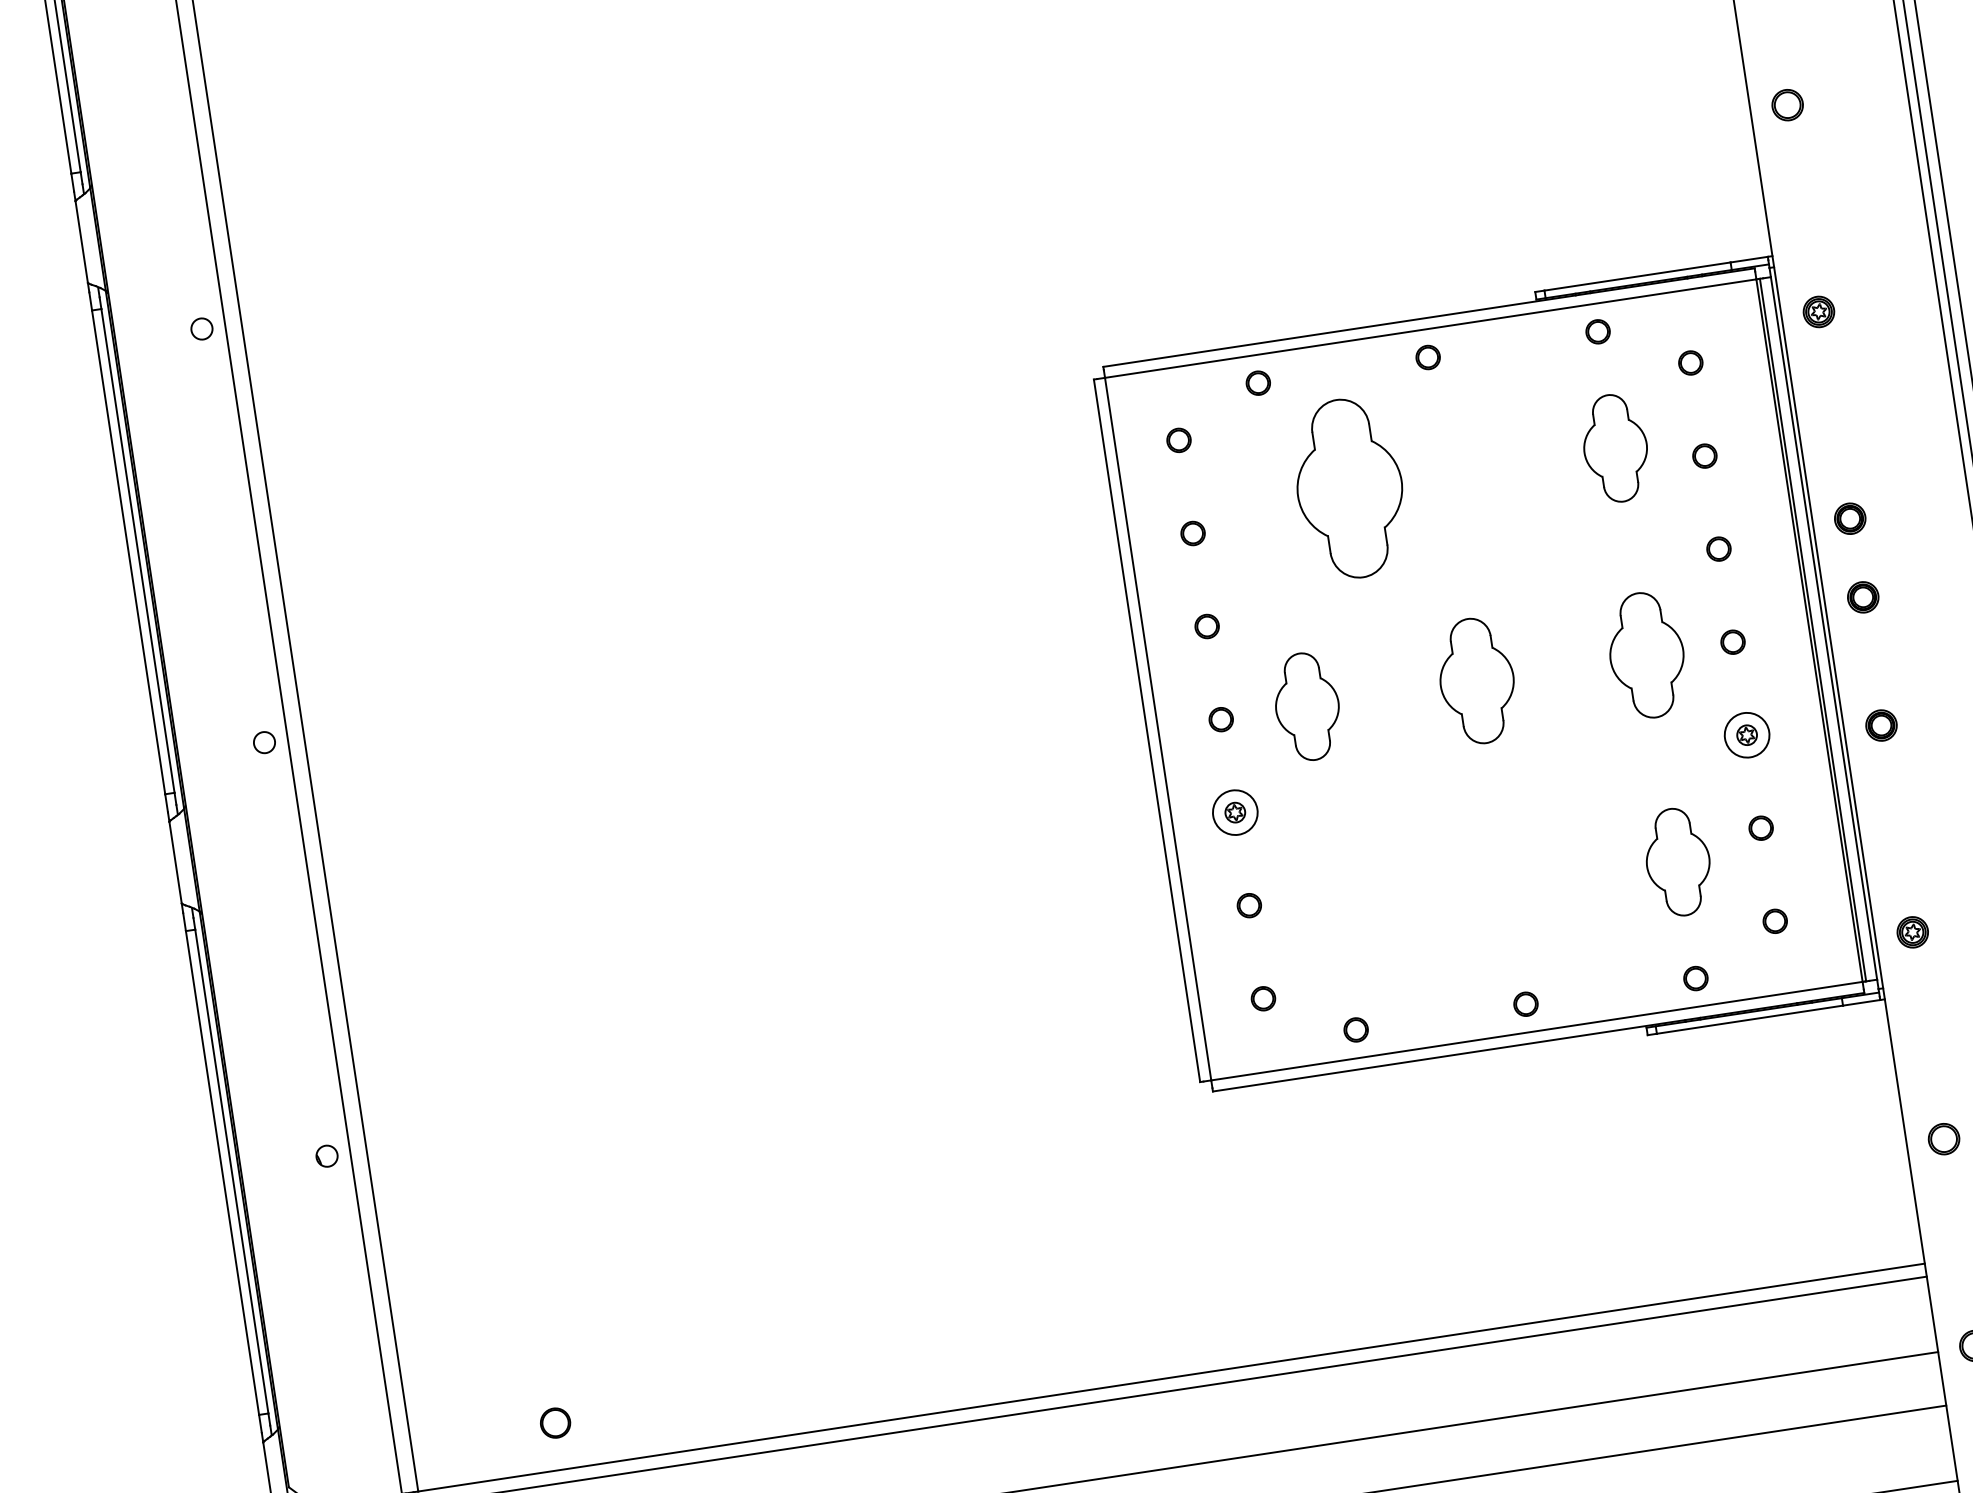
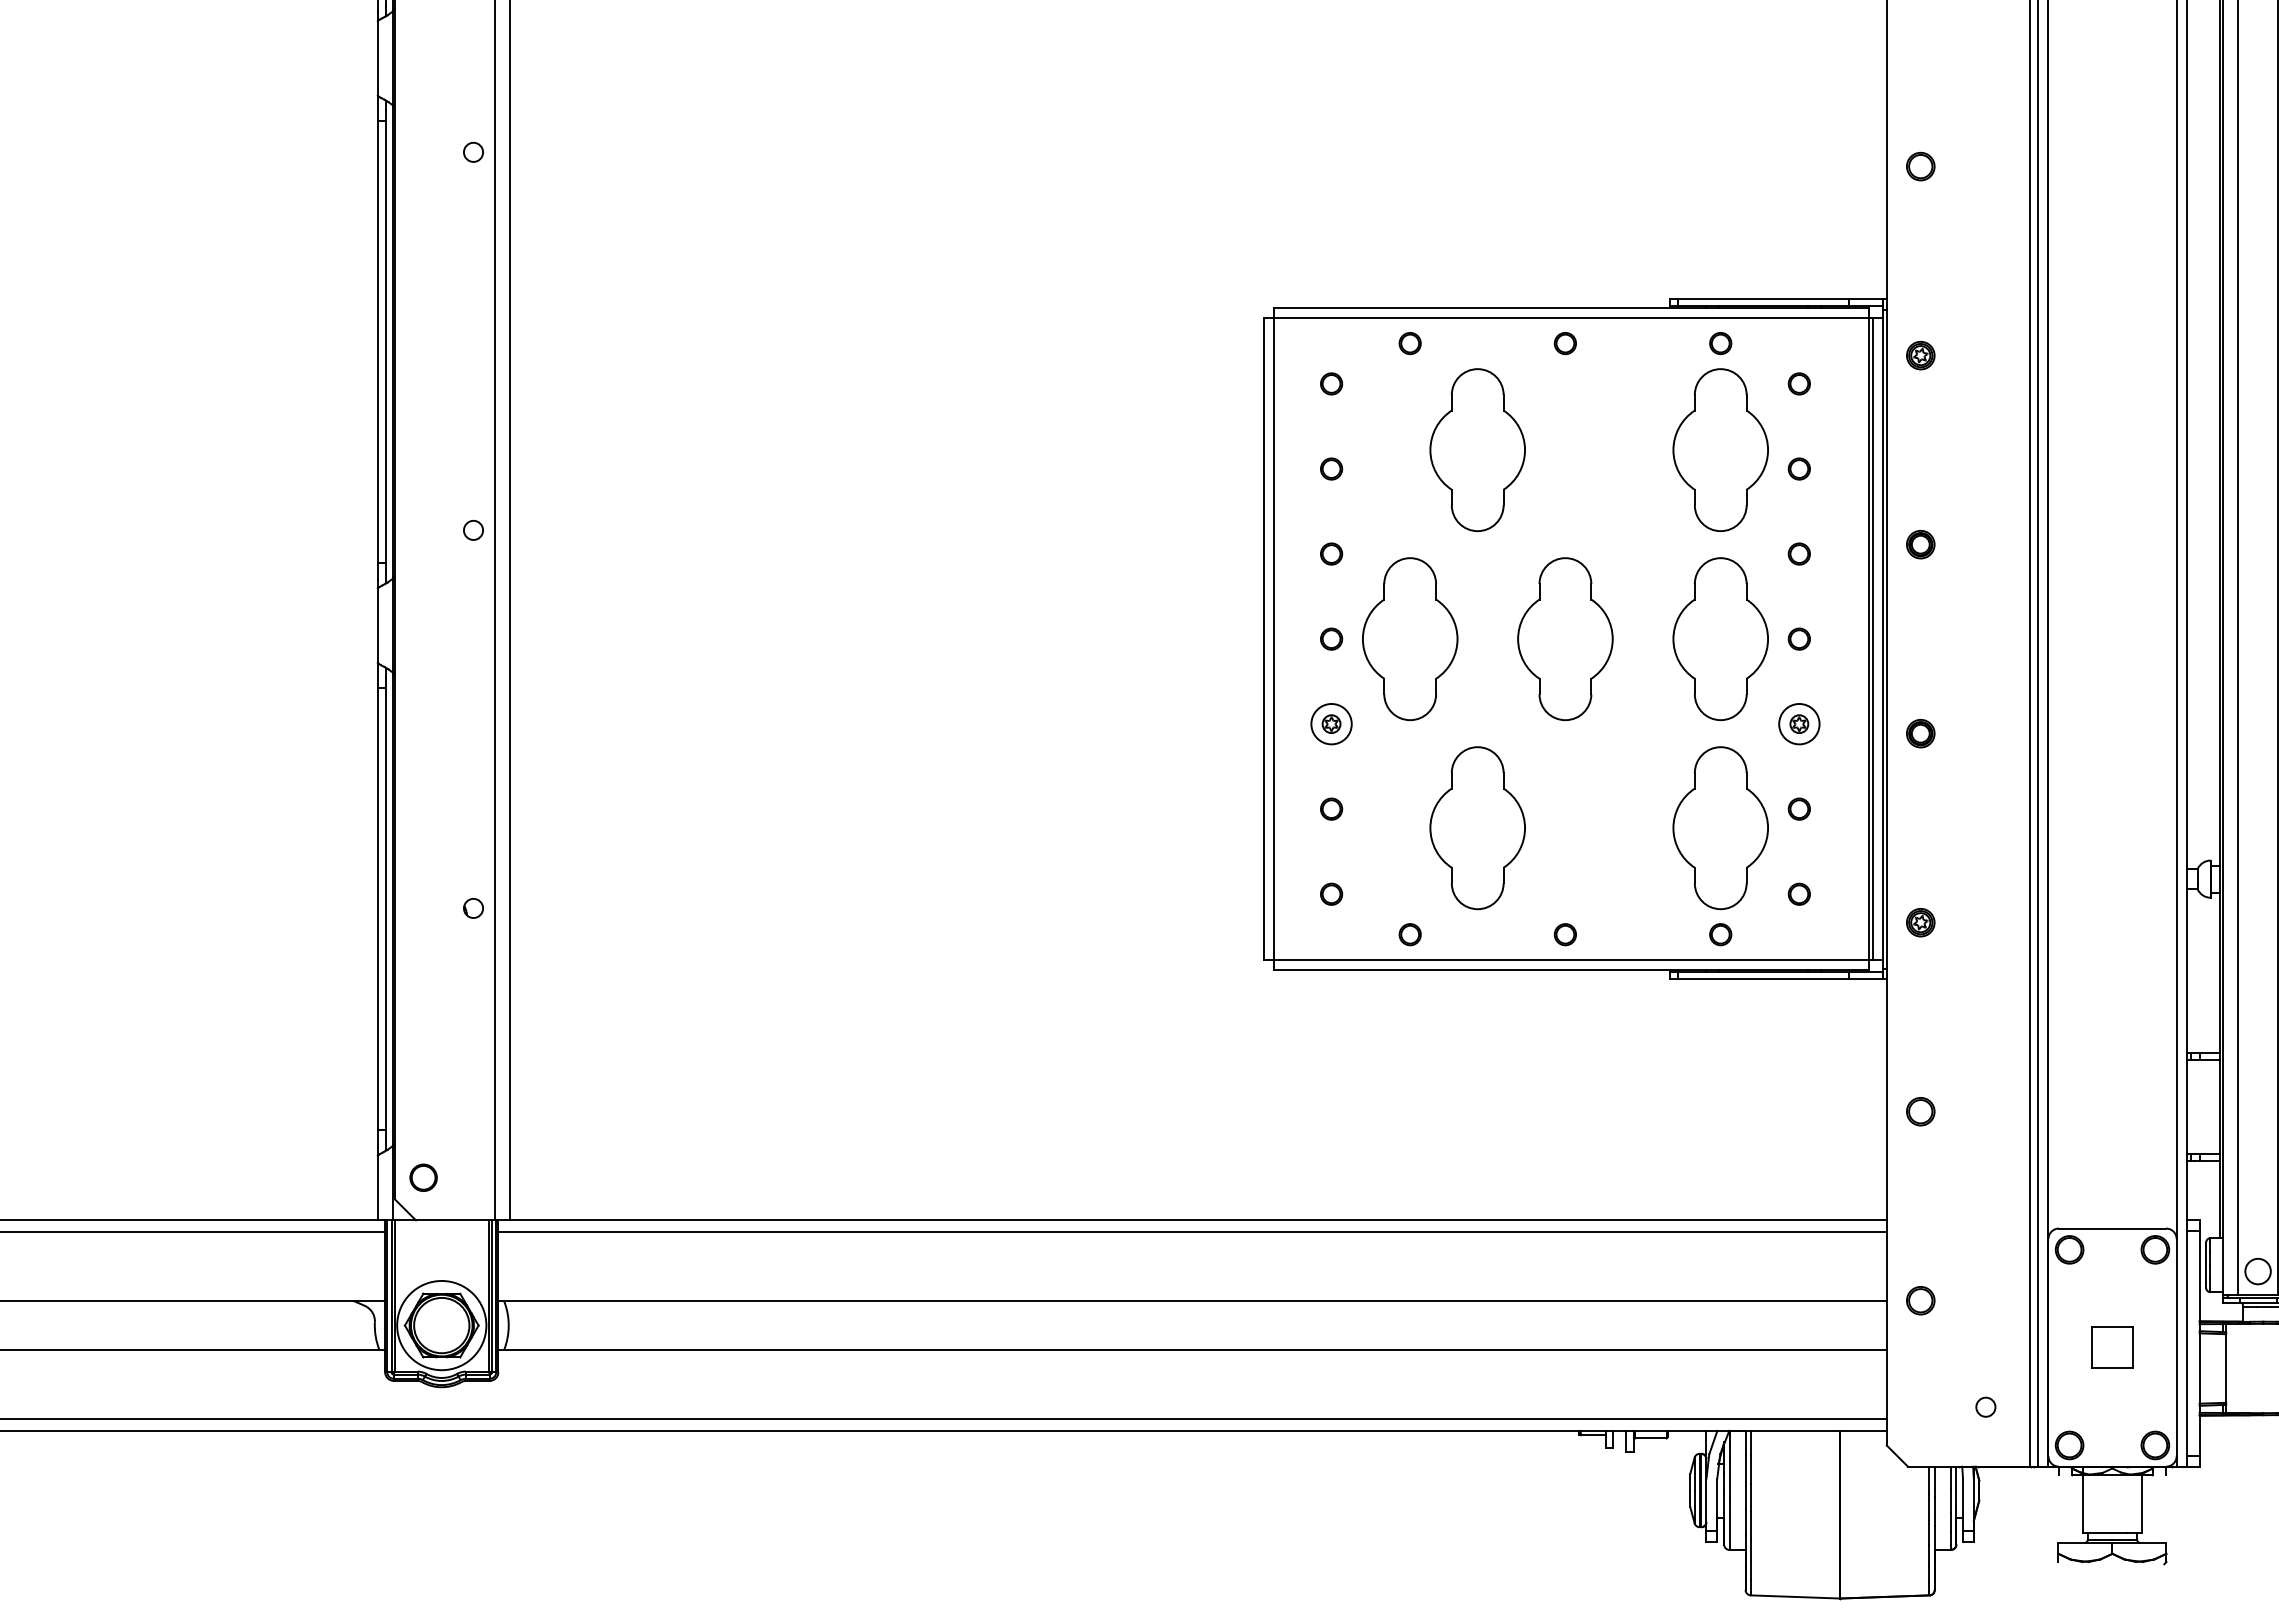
part: (1615, 447) -> (1720, 449), size x1.67
part: (1862, 597) -> (1921, 616), removed
part: (1646, 655) -> (1720, 639), size x1.43
part: (1477, 681) -> (1565, 639), size x1.43
part: (1307, 706) -> (1410, 639), size x1.67
part: (1678, 862) -> (1720, 828), size x1.67
part: (1412, 902) -> (1477, 828), added
part: (555, 1422) -> (423, 1177), moved

